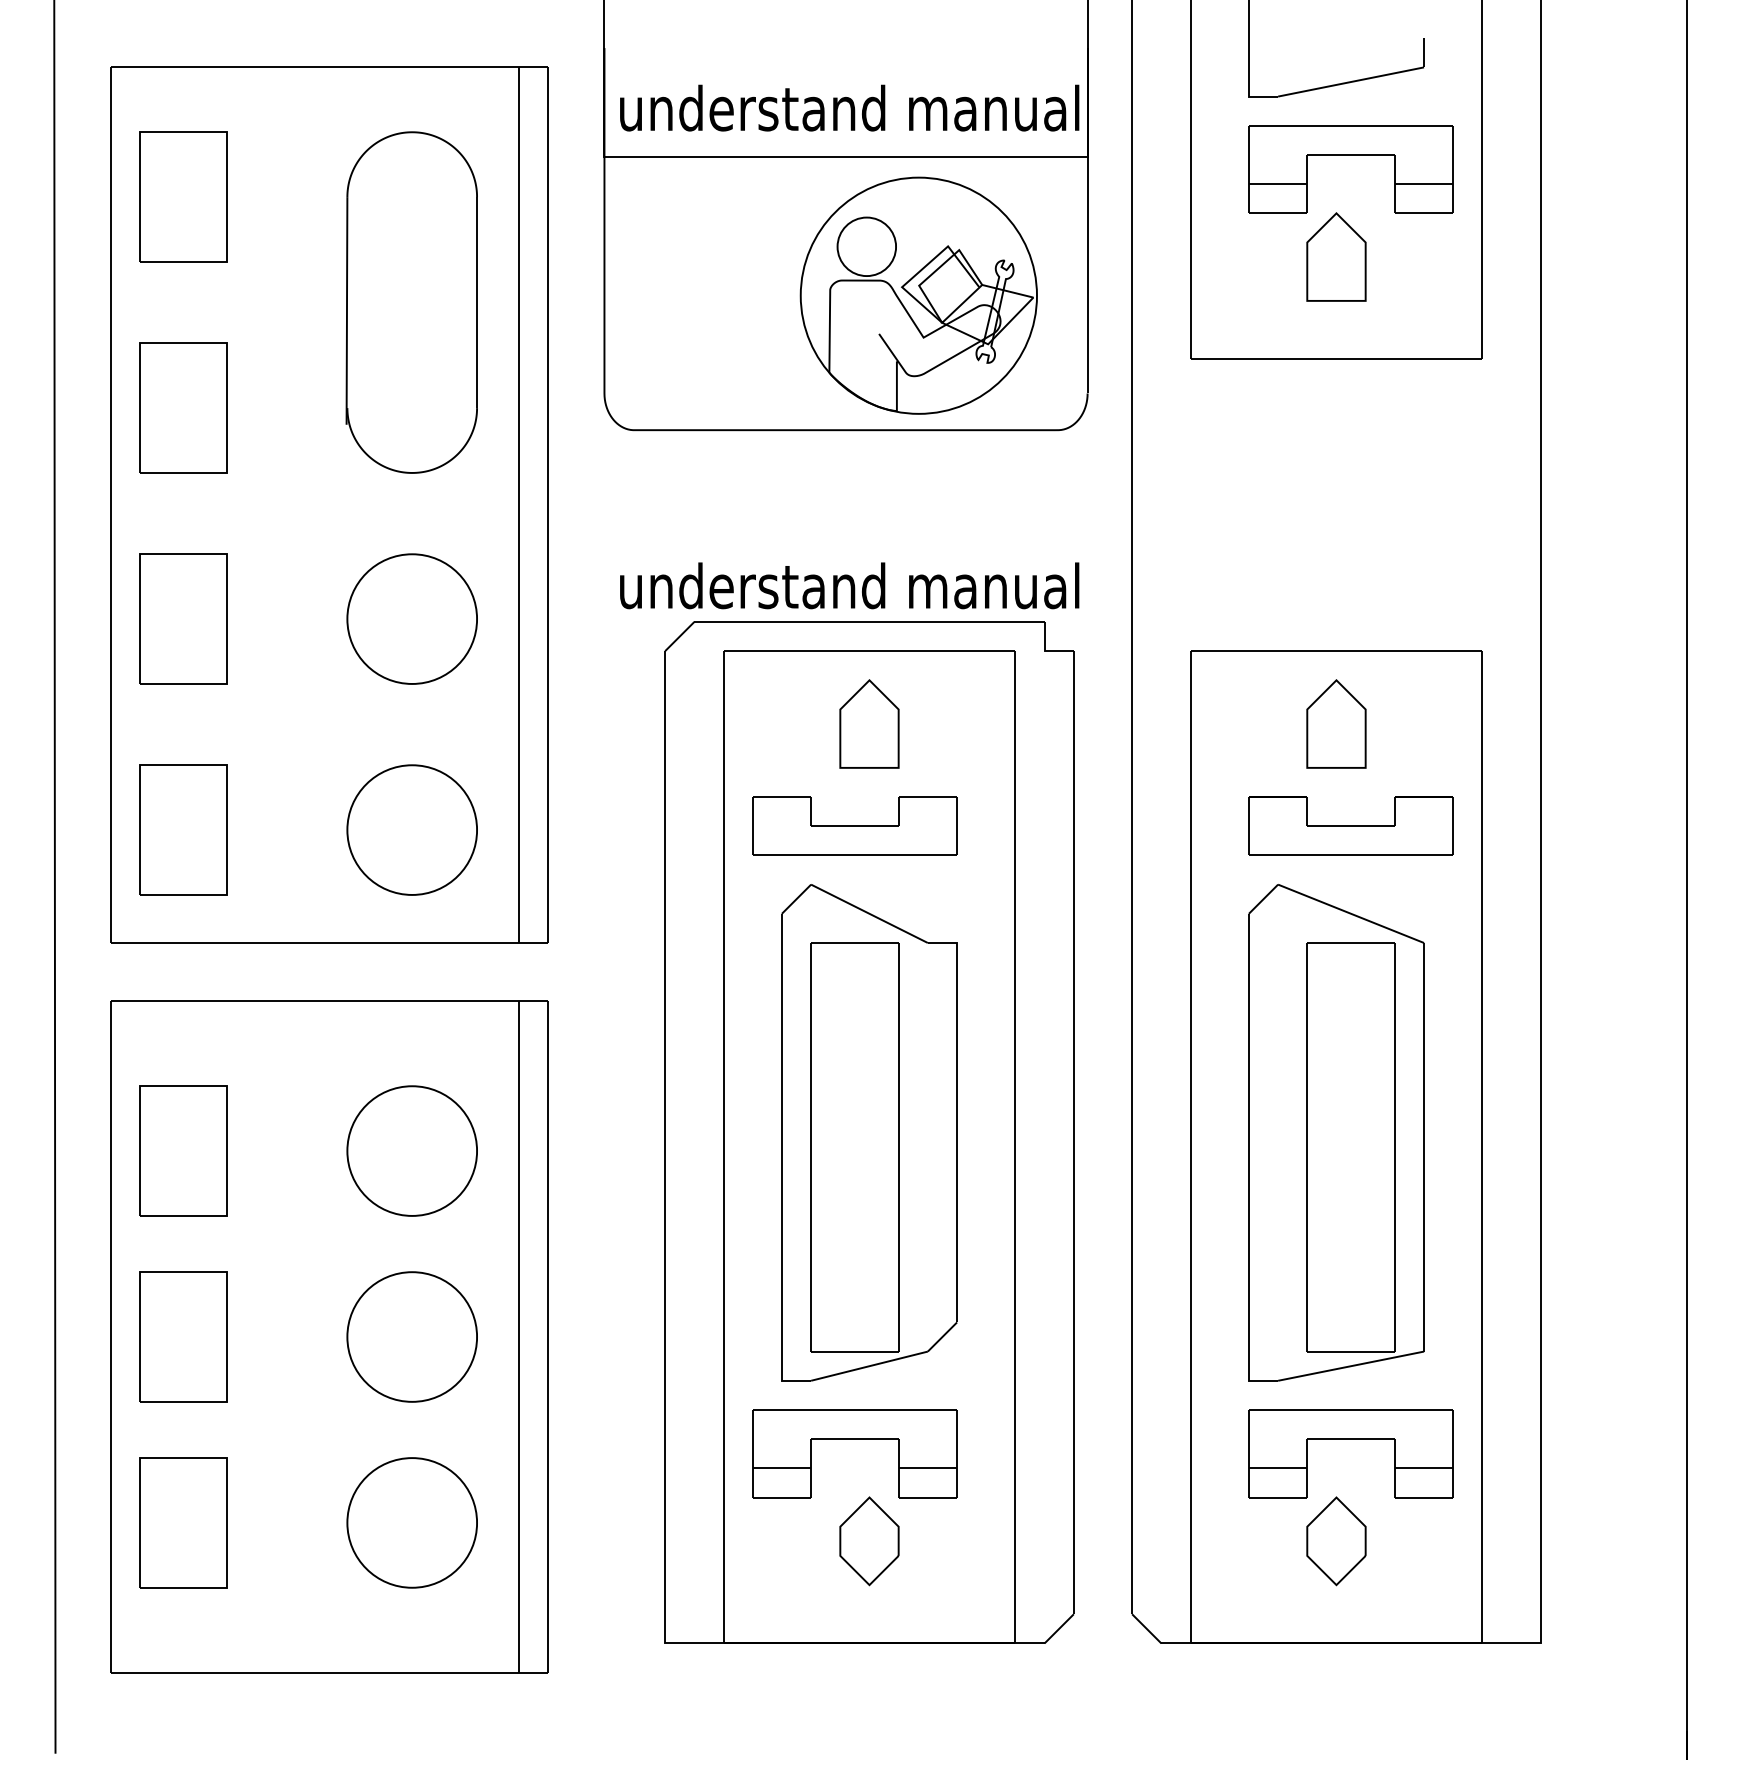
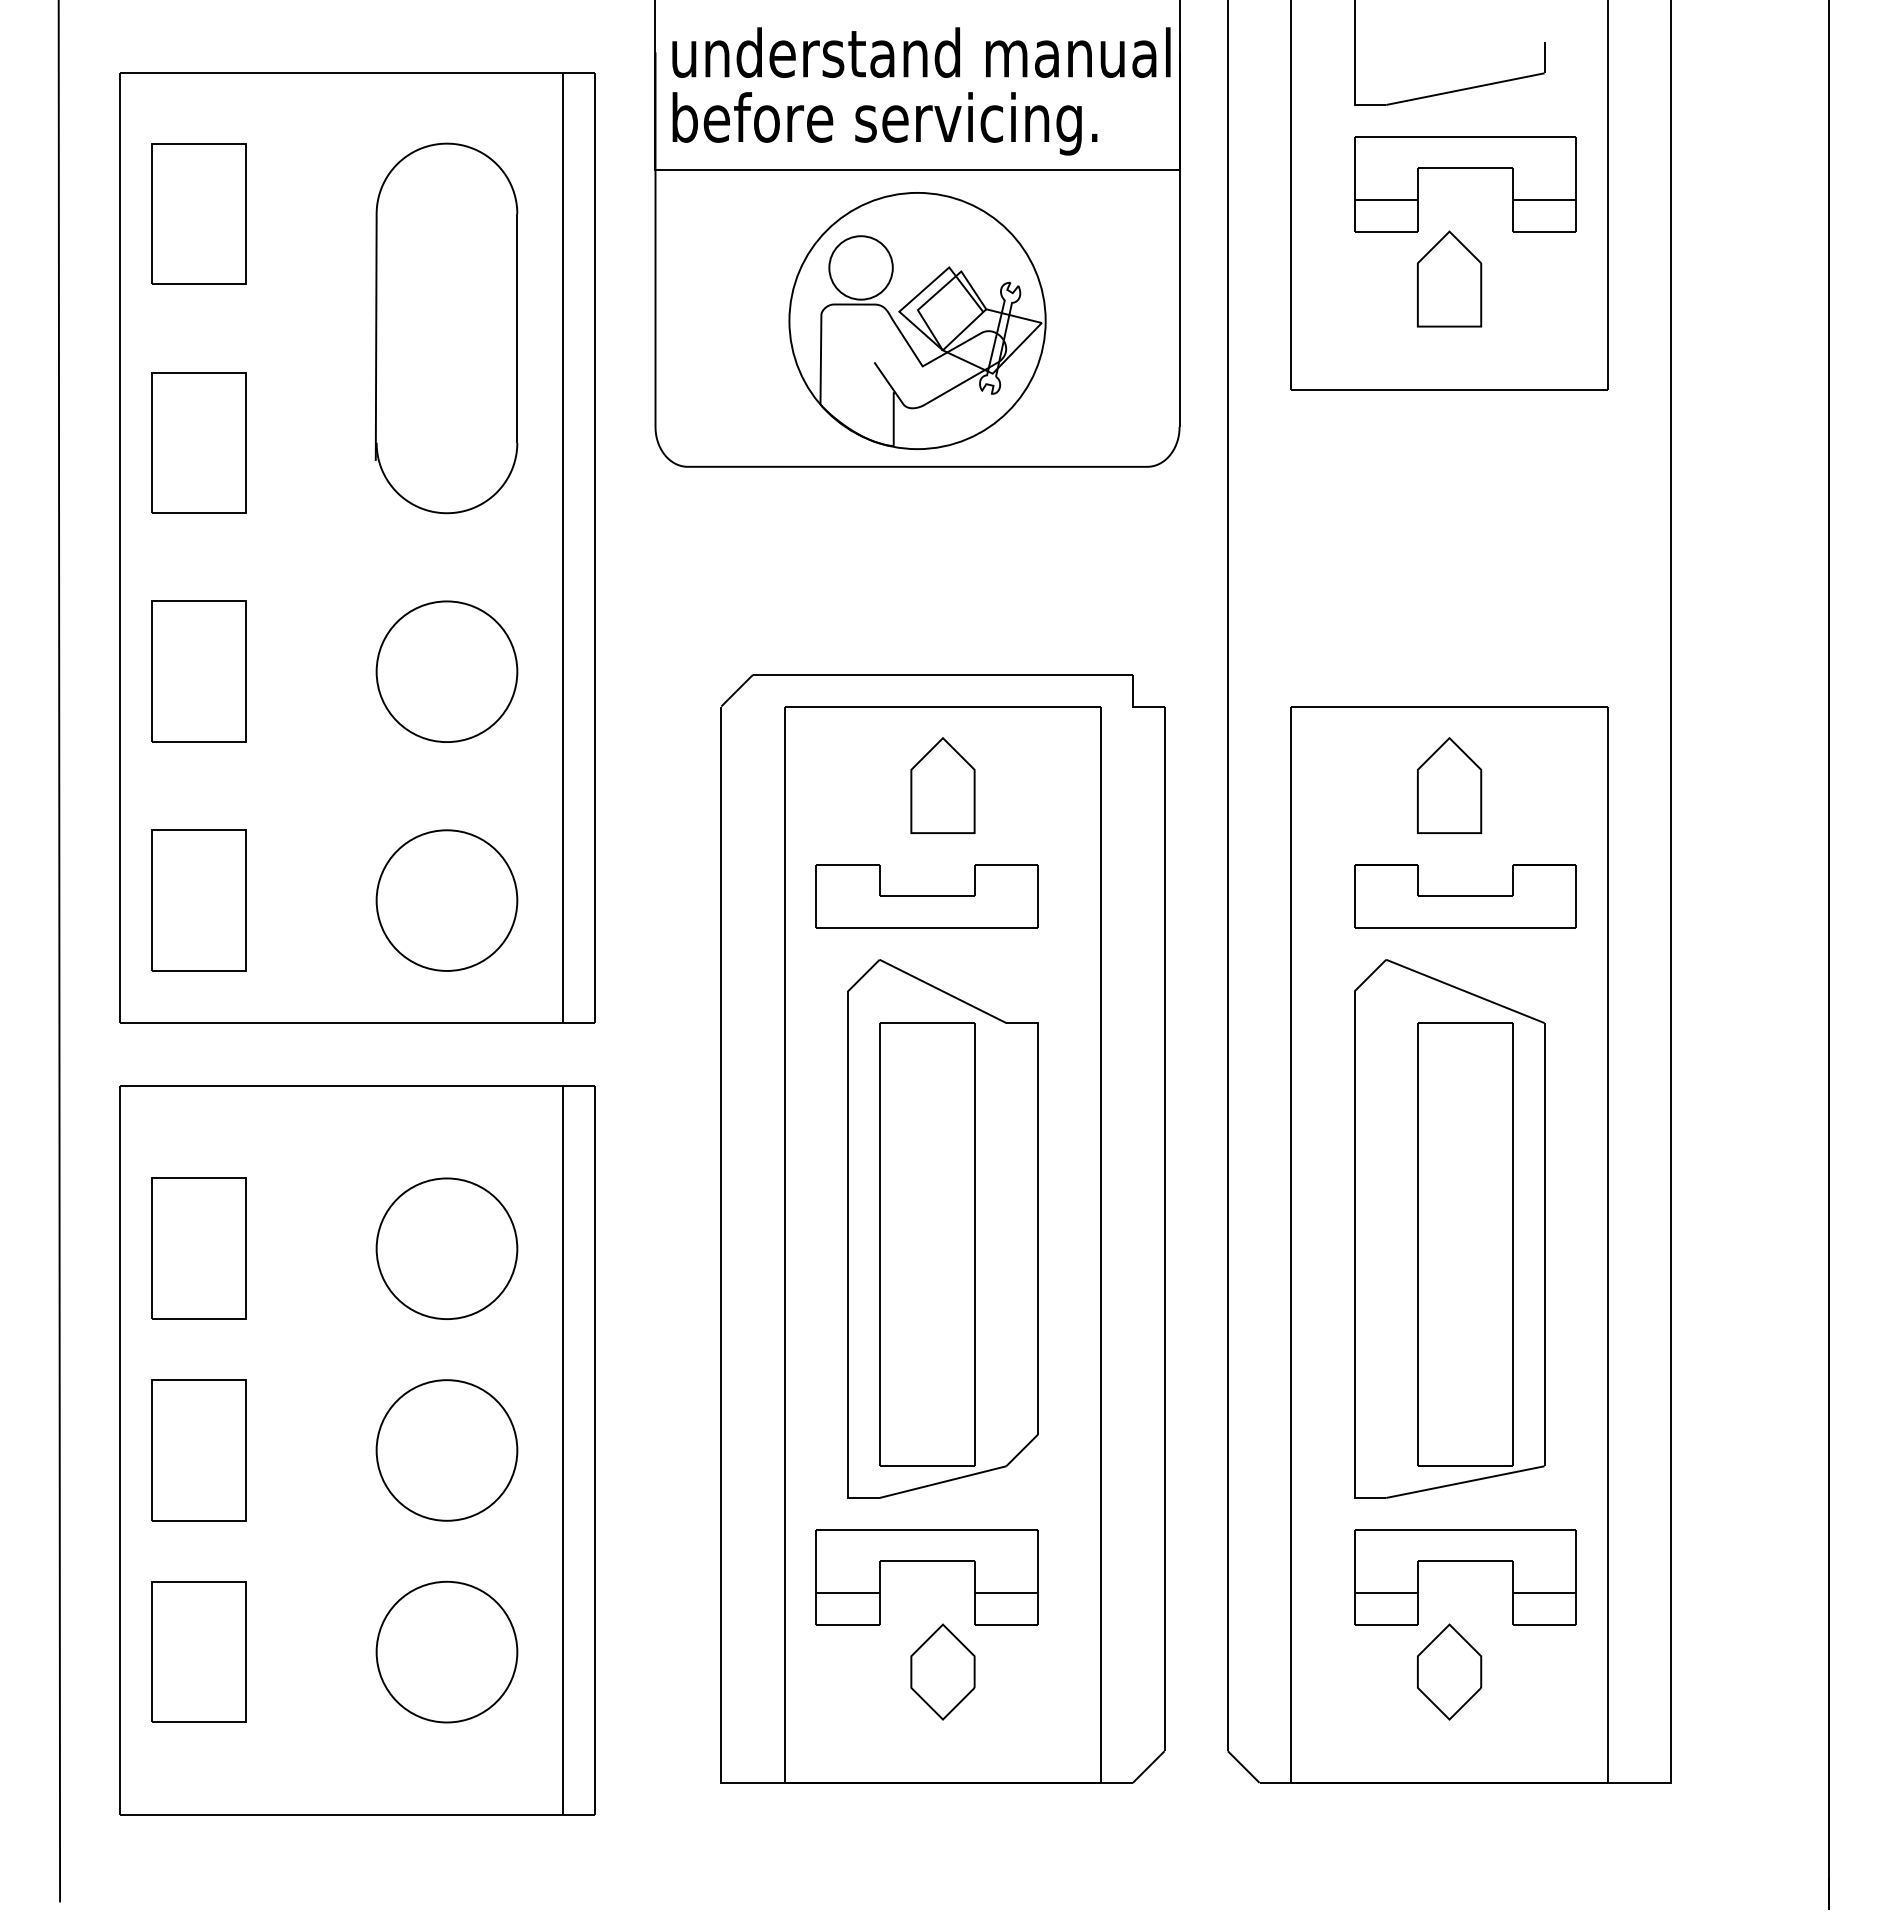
text: (849, 113) -> (921, 123), understand manual -> before servicing.
part: (918, 295) -> (917, 320), moved
text: (849, 585) -> (921, 52), moved

